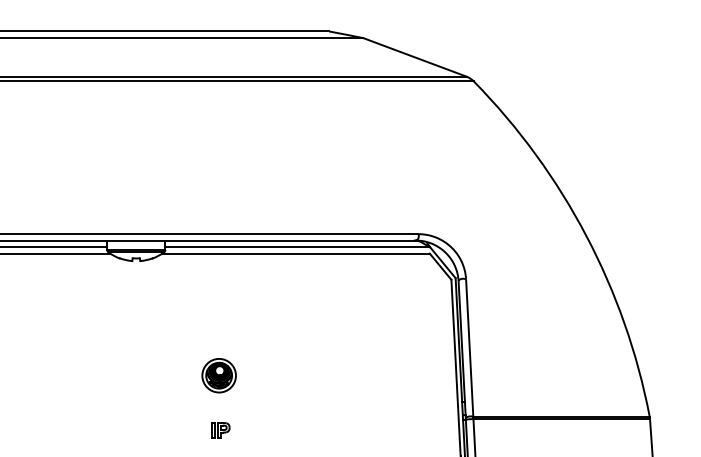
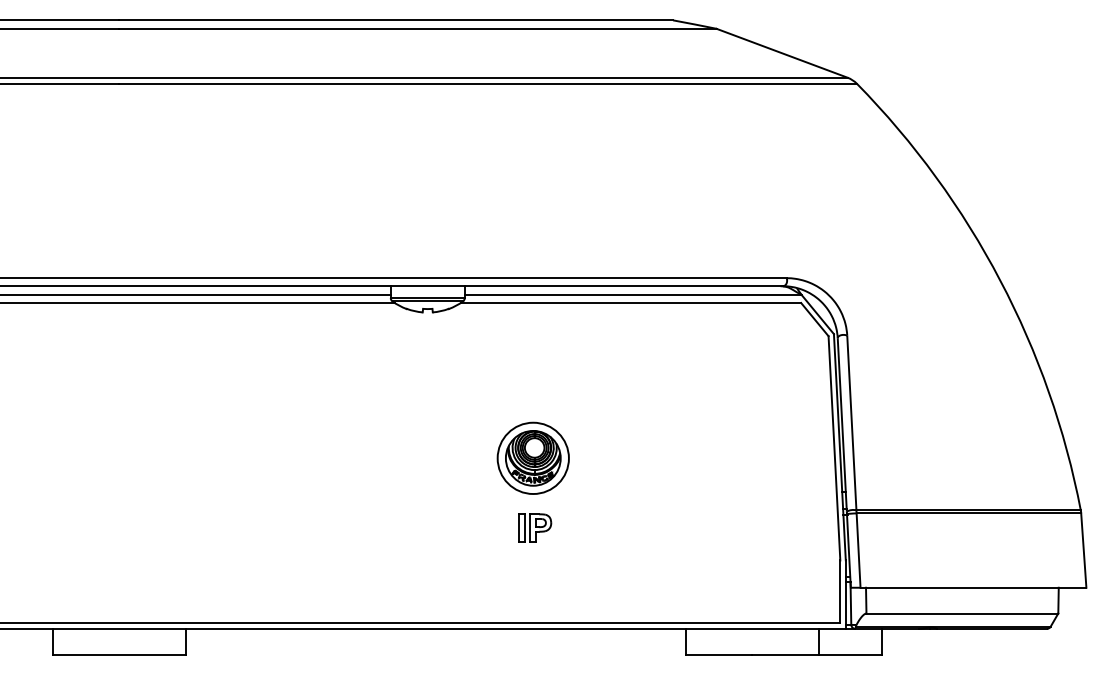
part: (218, 375) -> (532, 457), size x1.67
part: (220, 430) -> (535, 527), size x1.43

